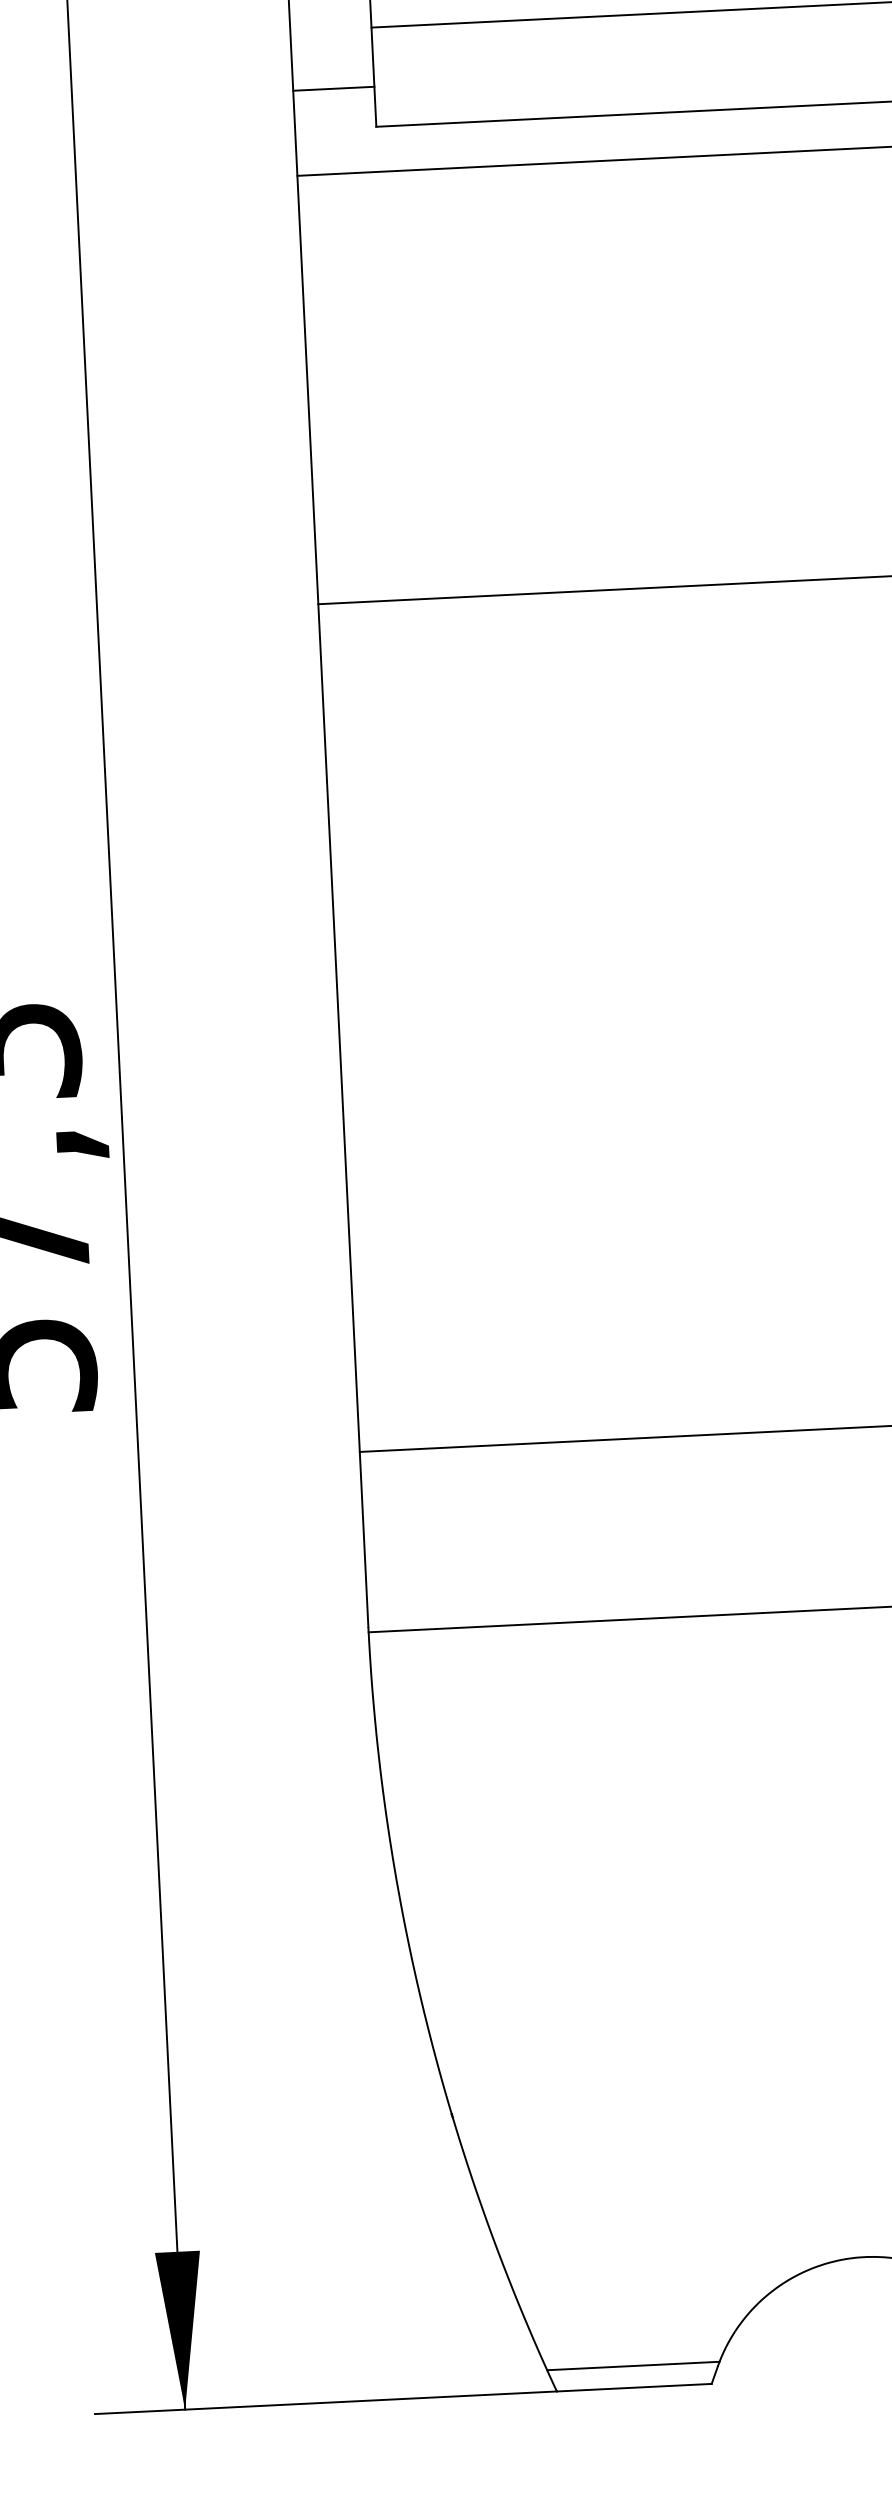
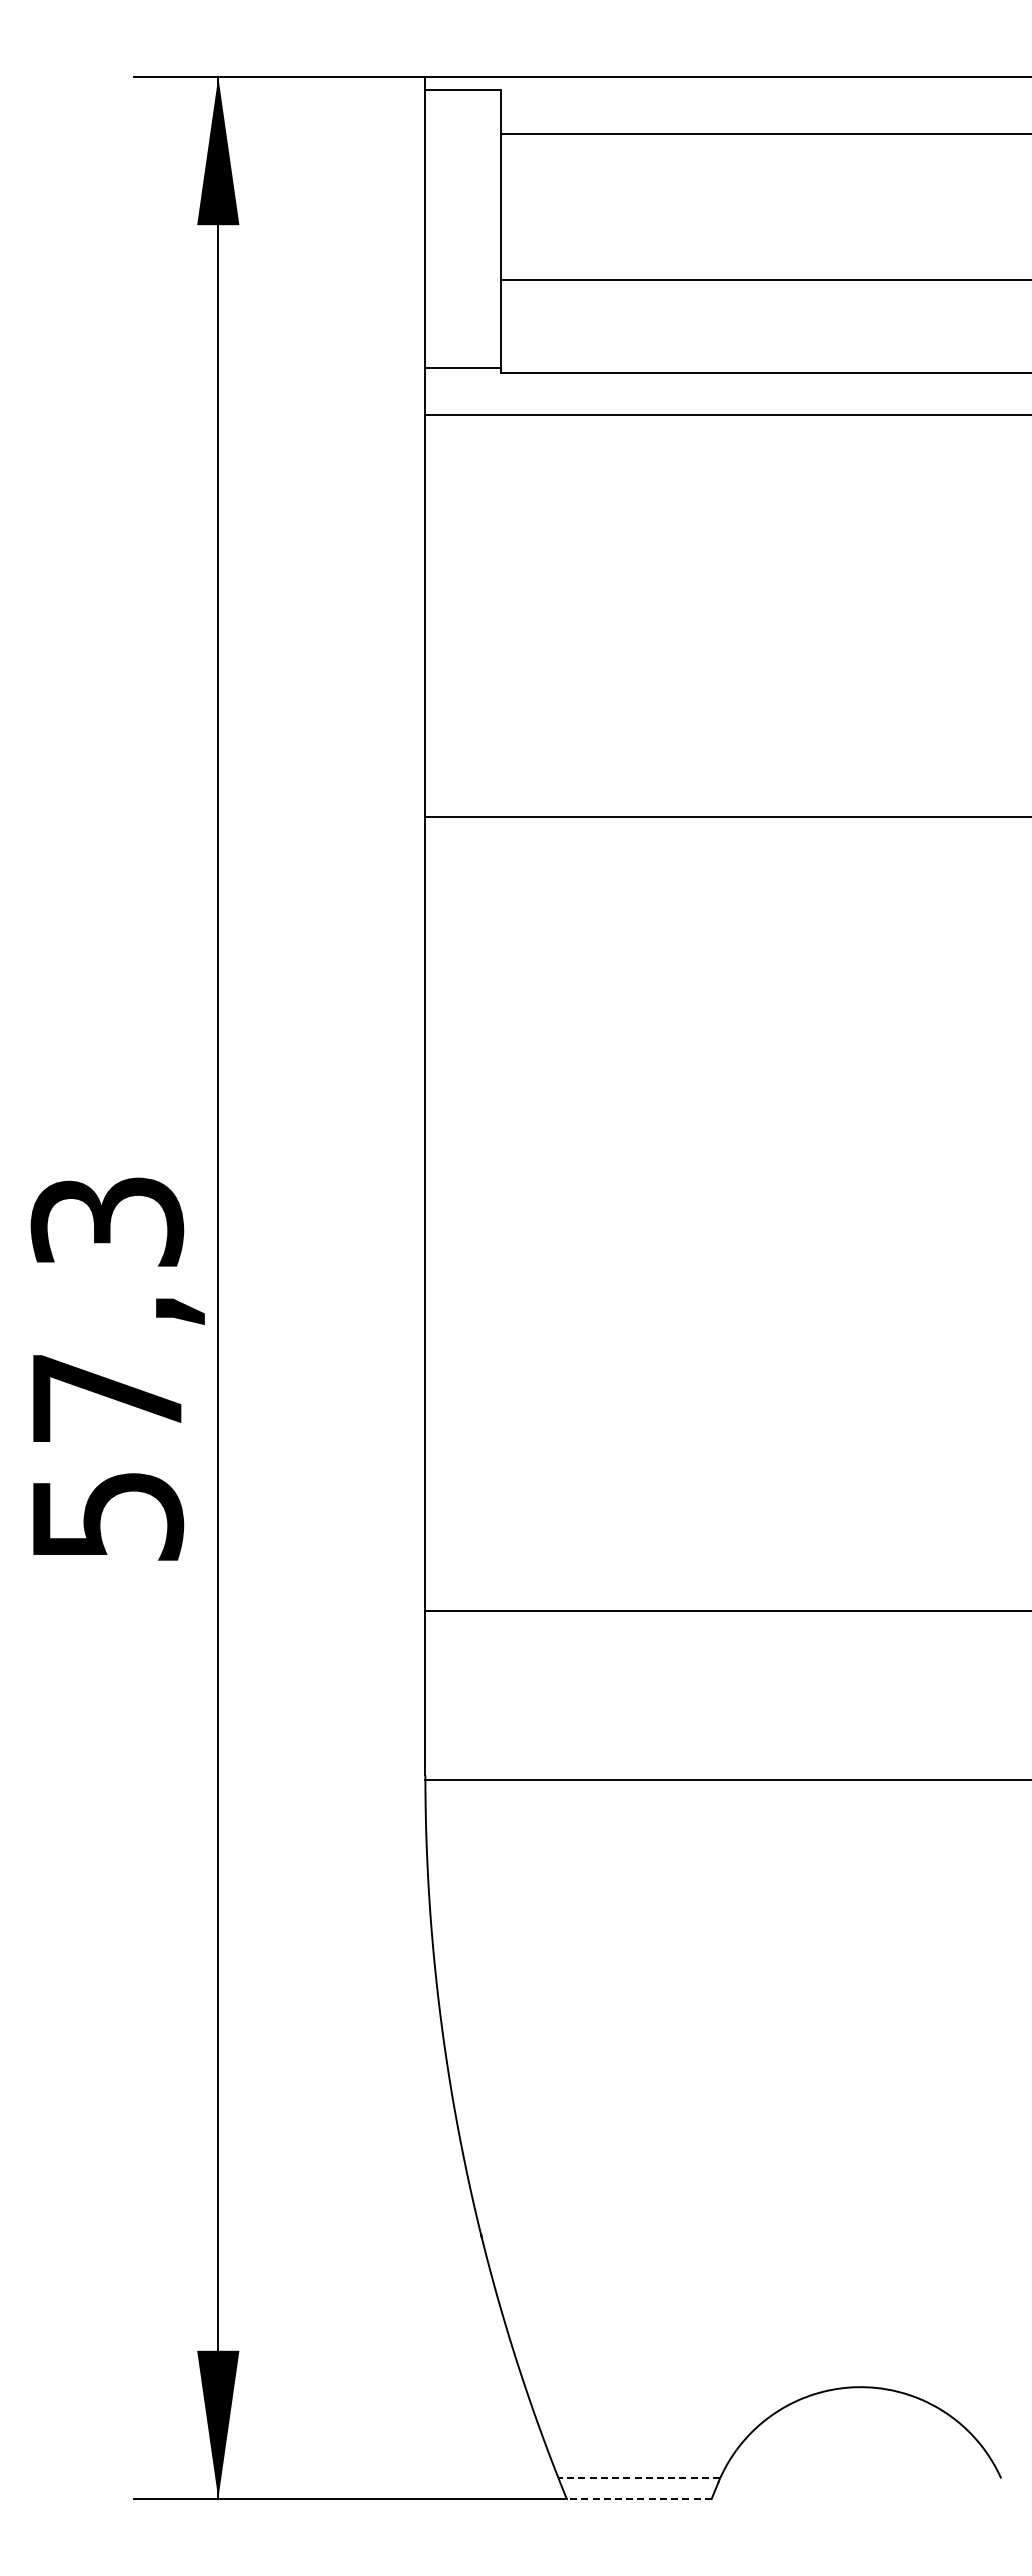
line: (333, 88) -> (463, 367), moved
line: (633, 2366) -> (639, 2478), solid -> dashed
line: (634, 2387) -> (639, 2498), solid -> dashed

